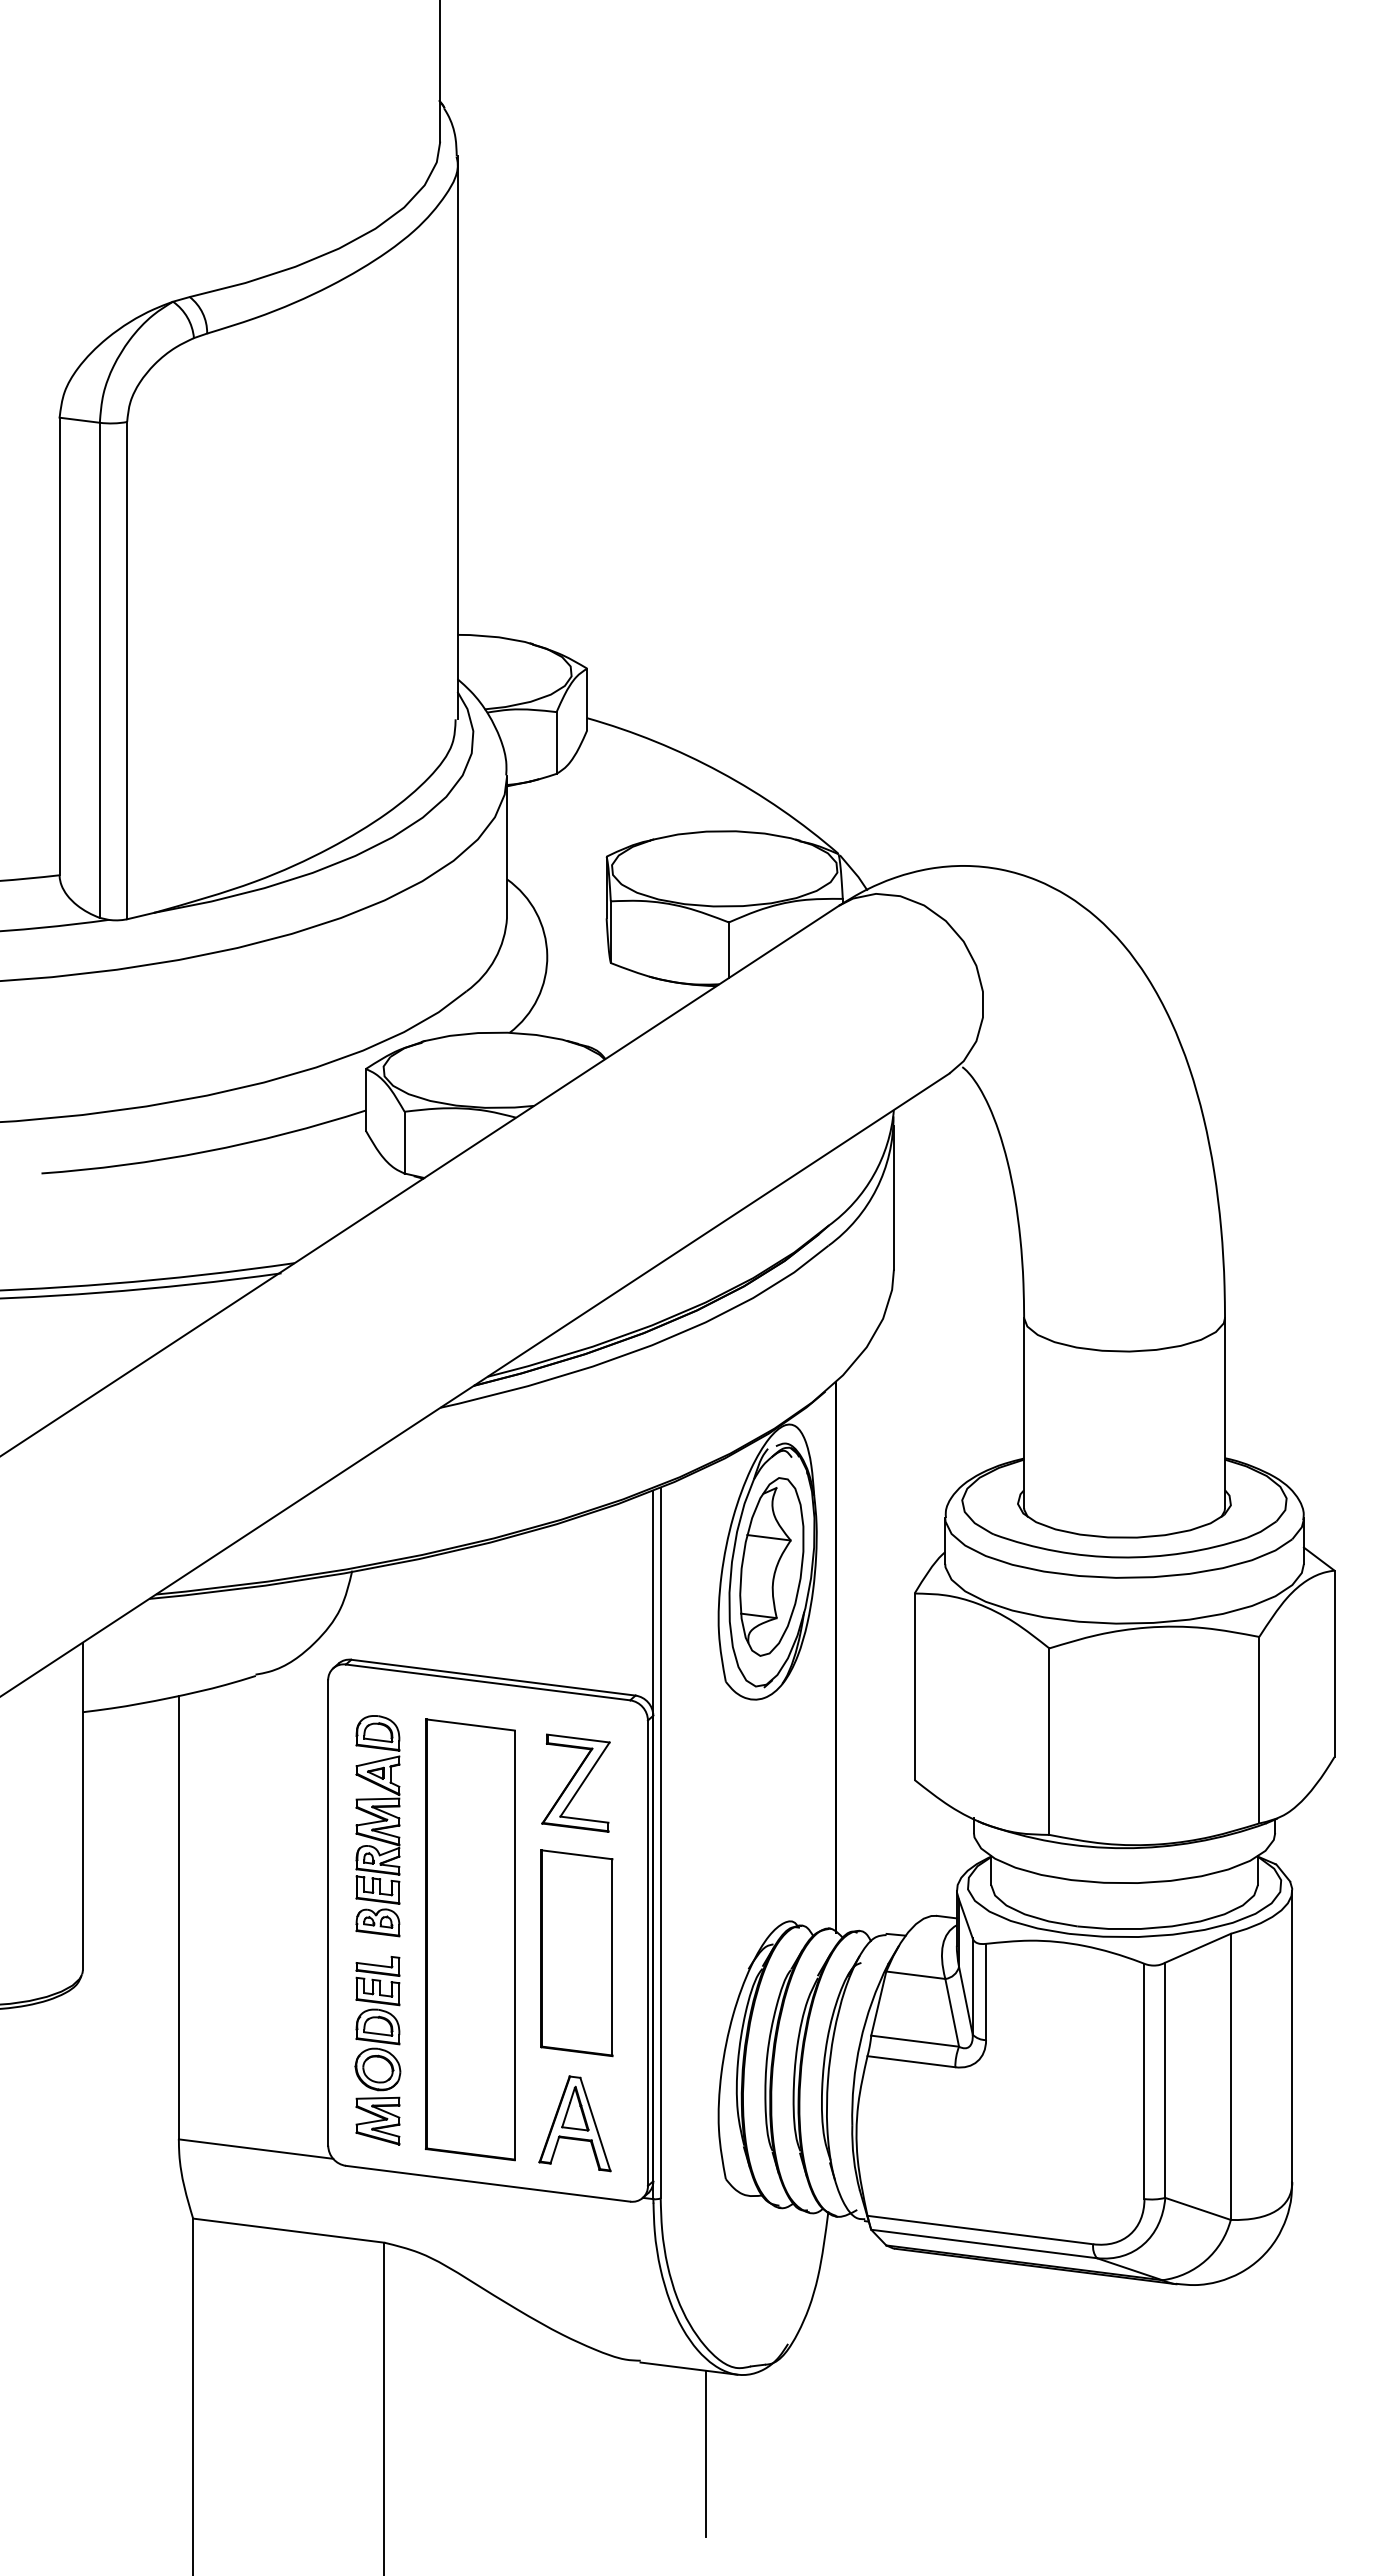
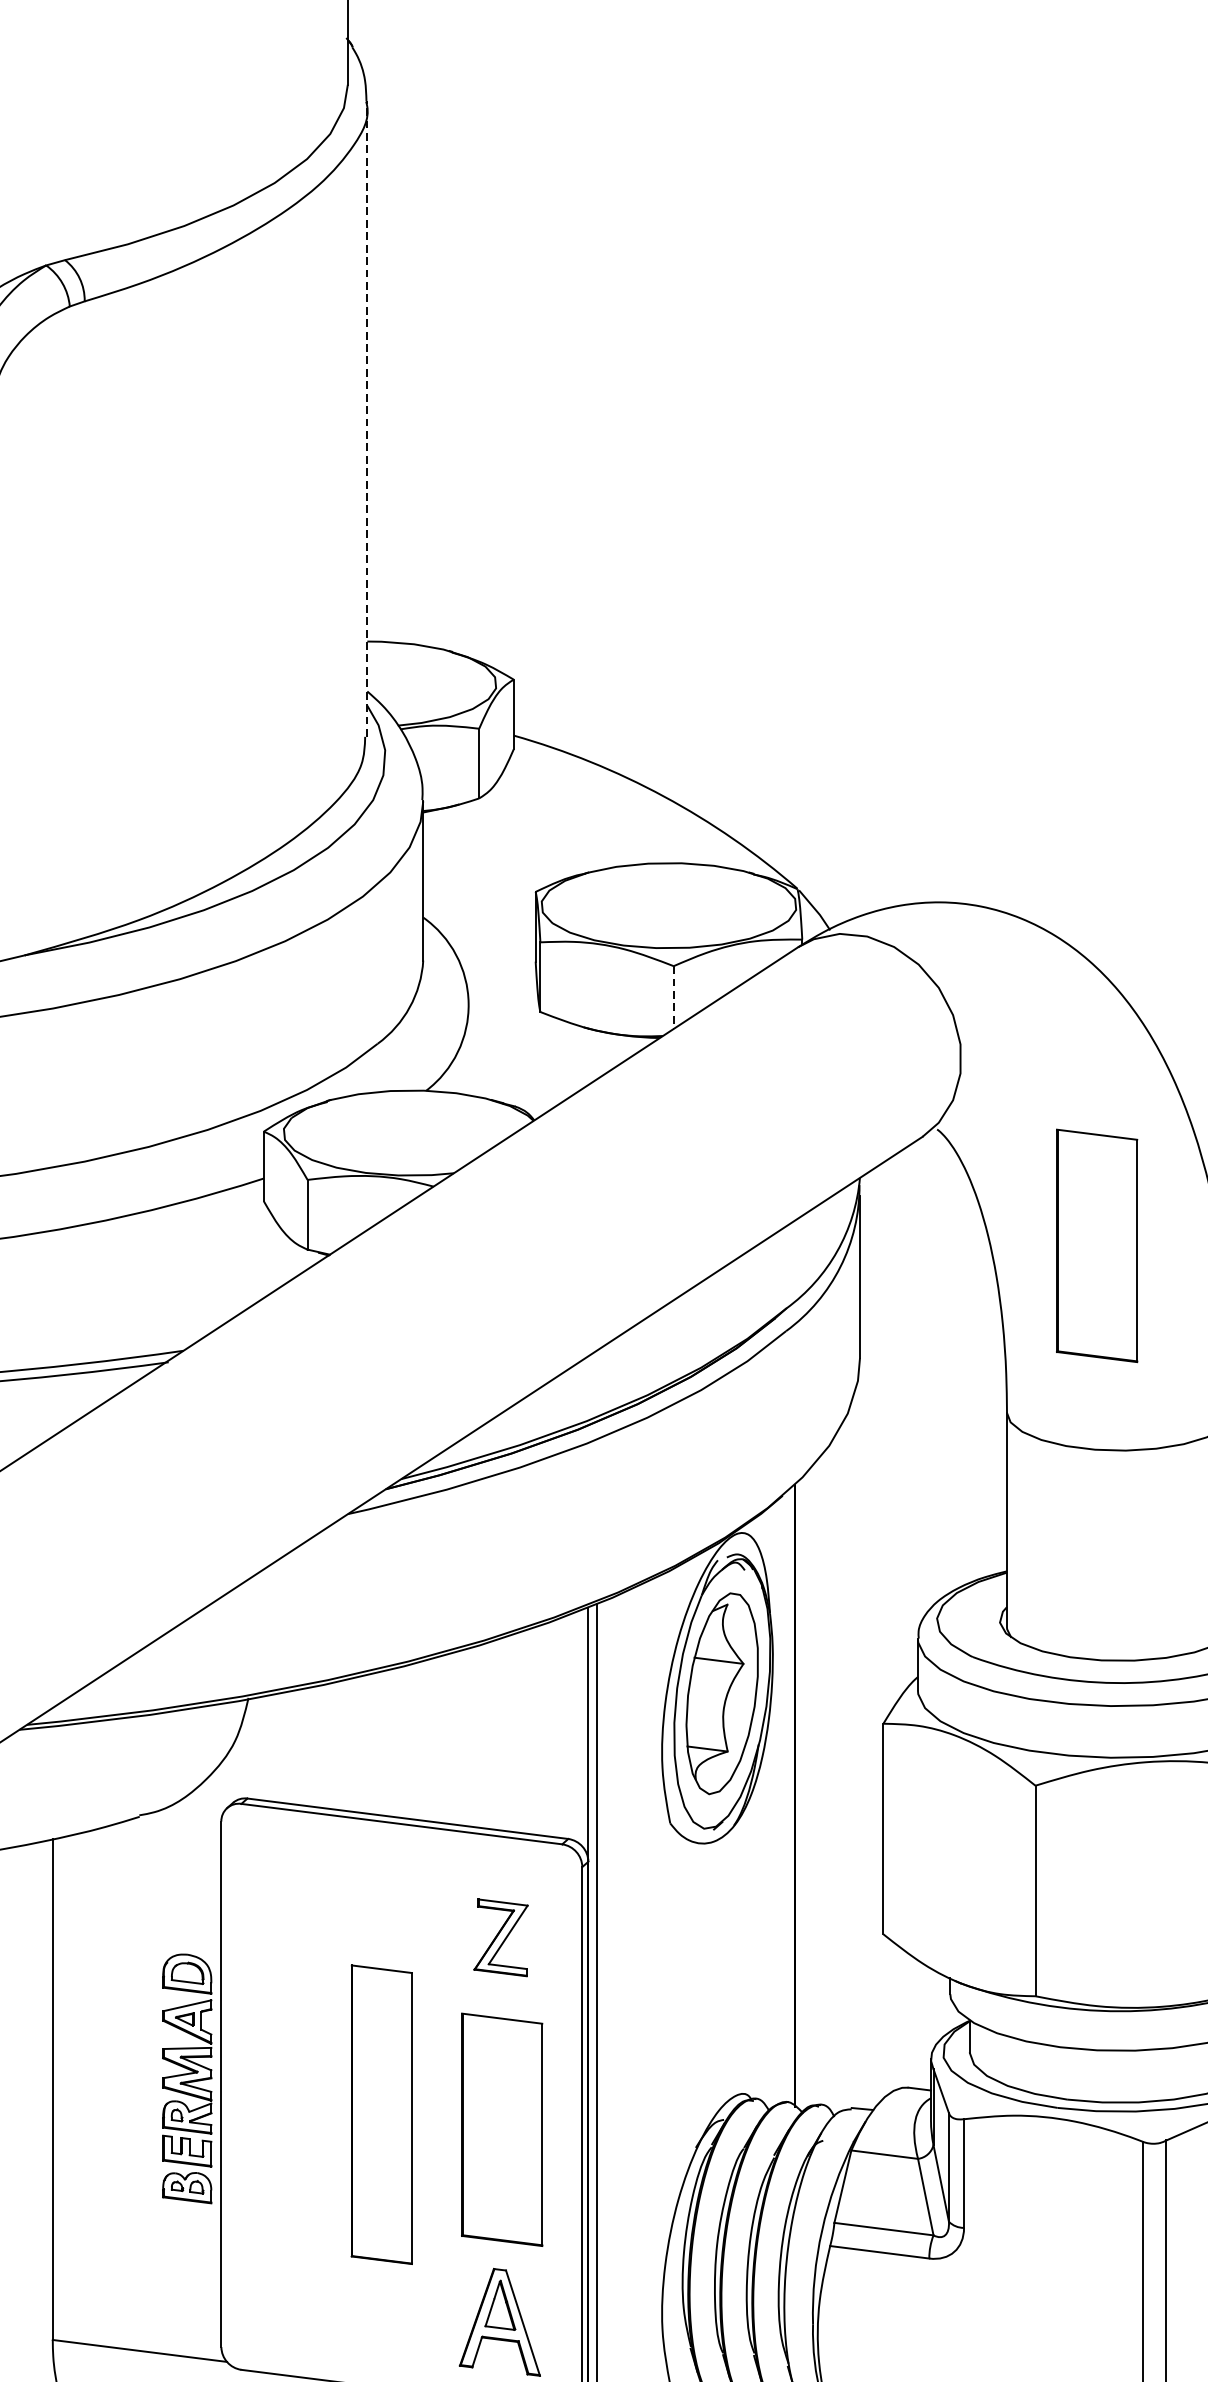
line: (457, 437) -> (367, 418), solid -> dashed
line: (728, 950) -> (673, 997), solid -> dashed
part: (1103, 1170) -> (1096, 1246), added
part: (575, 1782) -> (500, 1937), size x0.7
part: (377, 1826) -> (186, 2079), moved
part: (470, 1939) -> (381, 2114), size x0.6
part: (377, 2050) -> (277, 2239), removed

